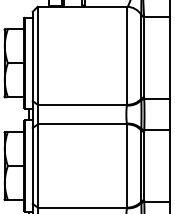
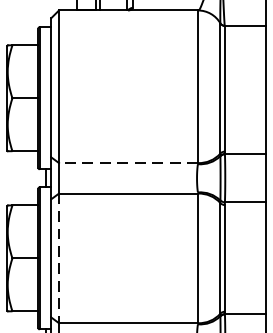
line: (82, 104) -> (128, 162), solid -> dashed
line: (37, 166) -> (58, 259), solid -> dashed

